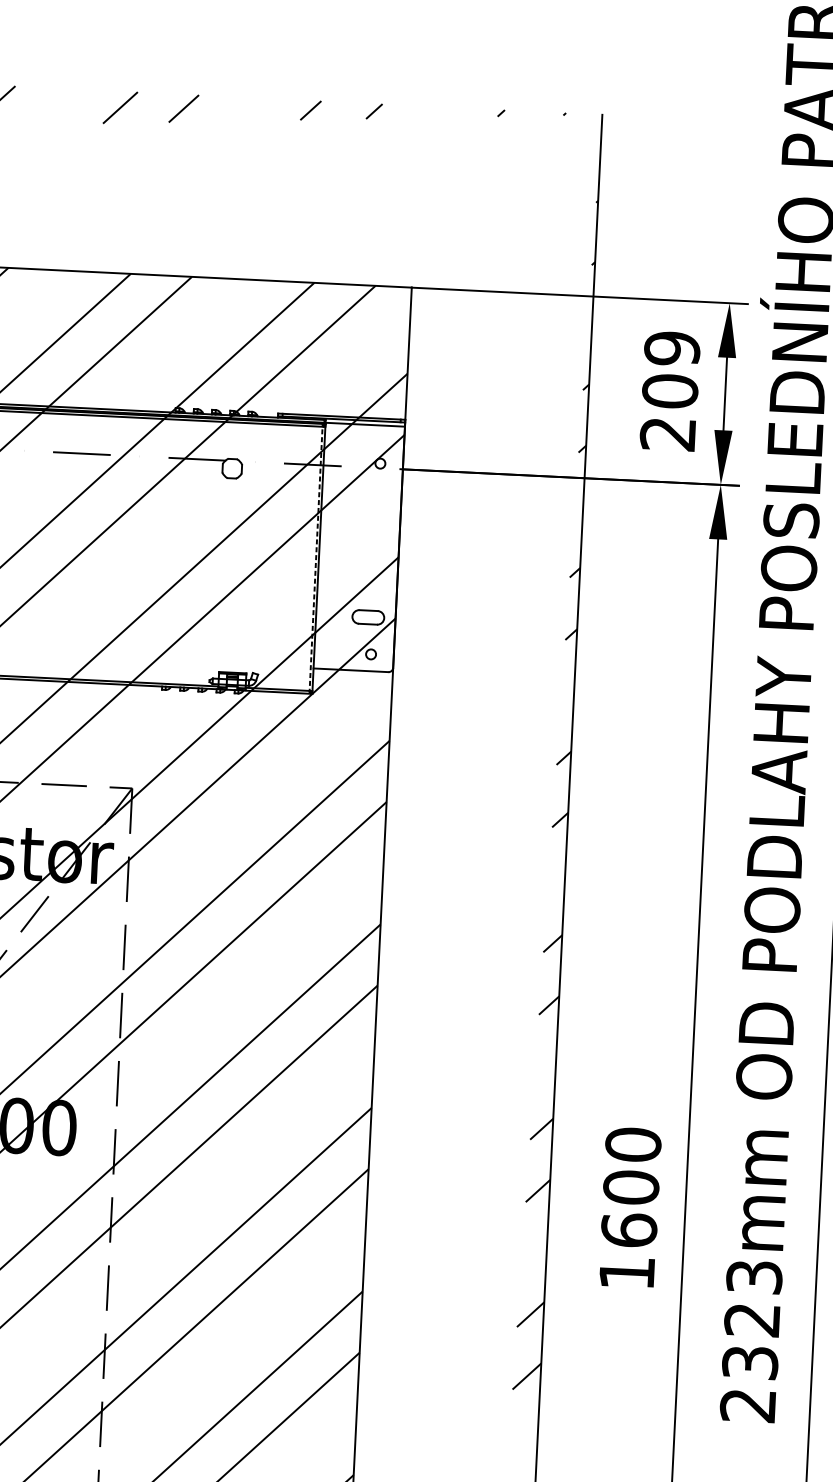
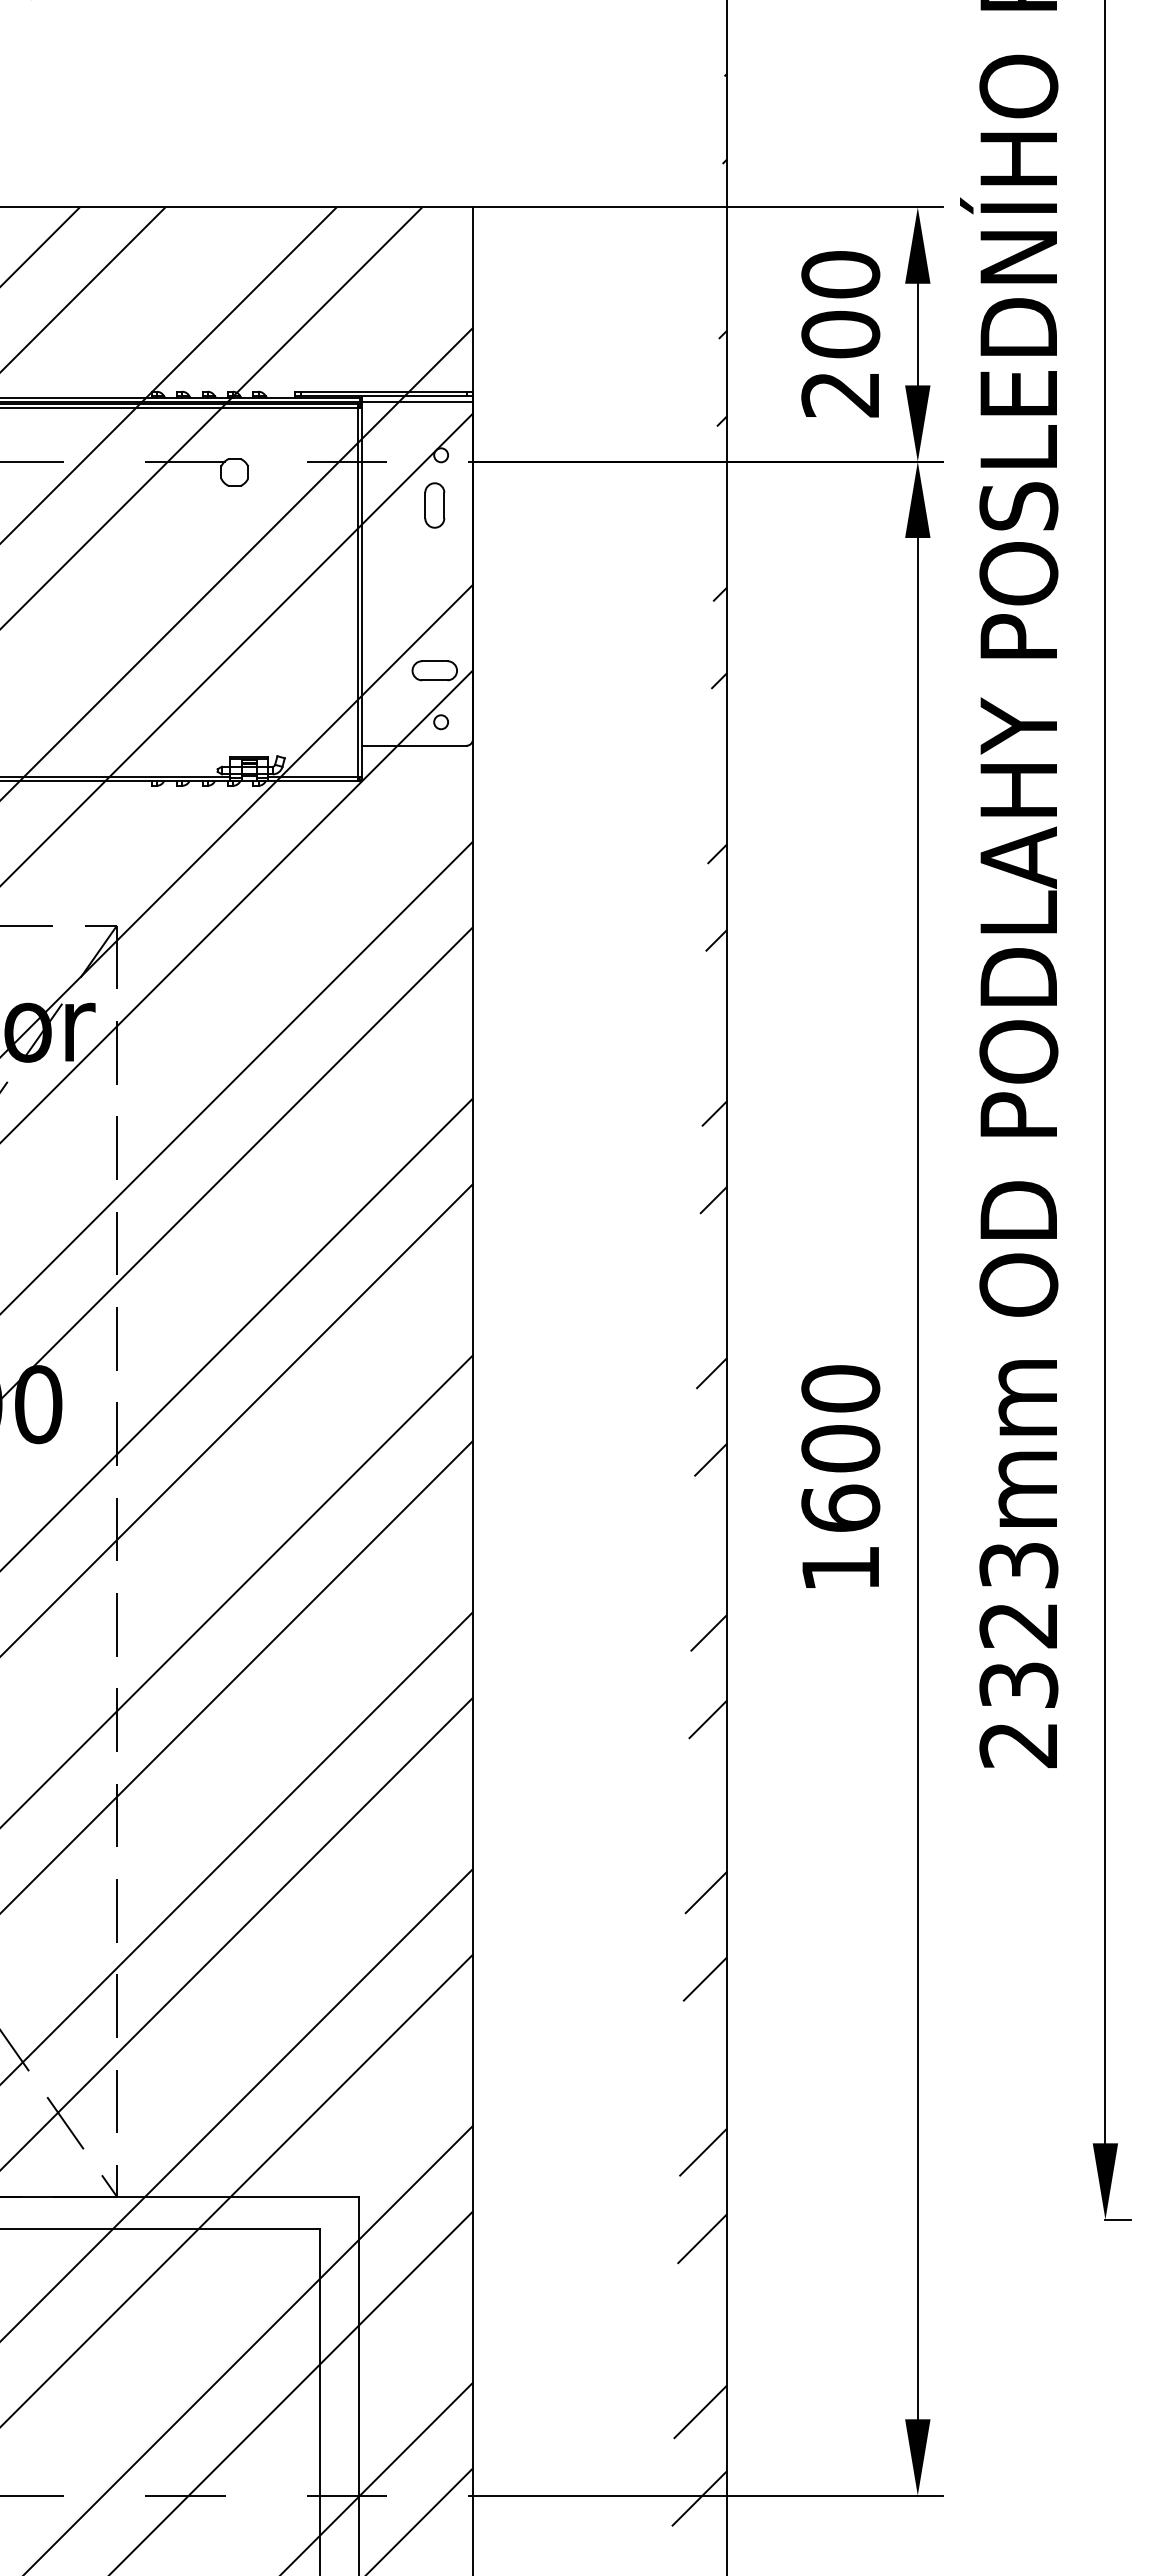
text: (672, 348) -> (840, 274), 209 -> 200
part: (373, 499) -> (434, 505), added
line: (315, 558) -> (357, 592), dashed -> solid

